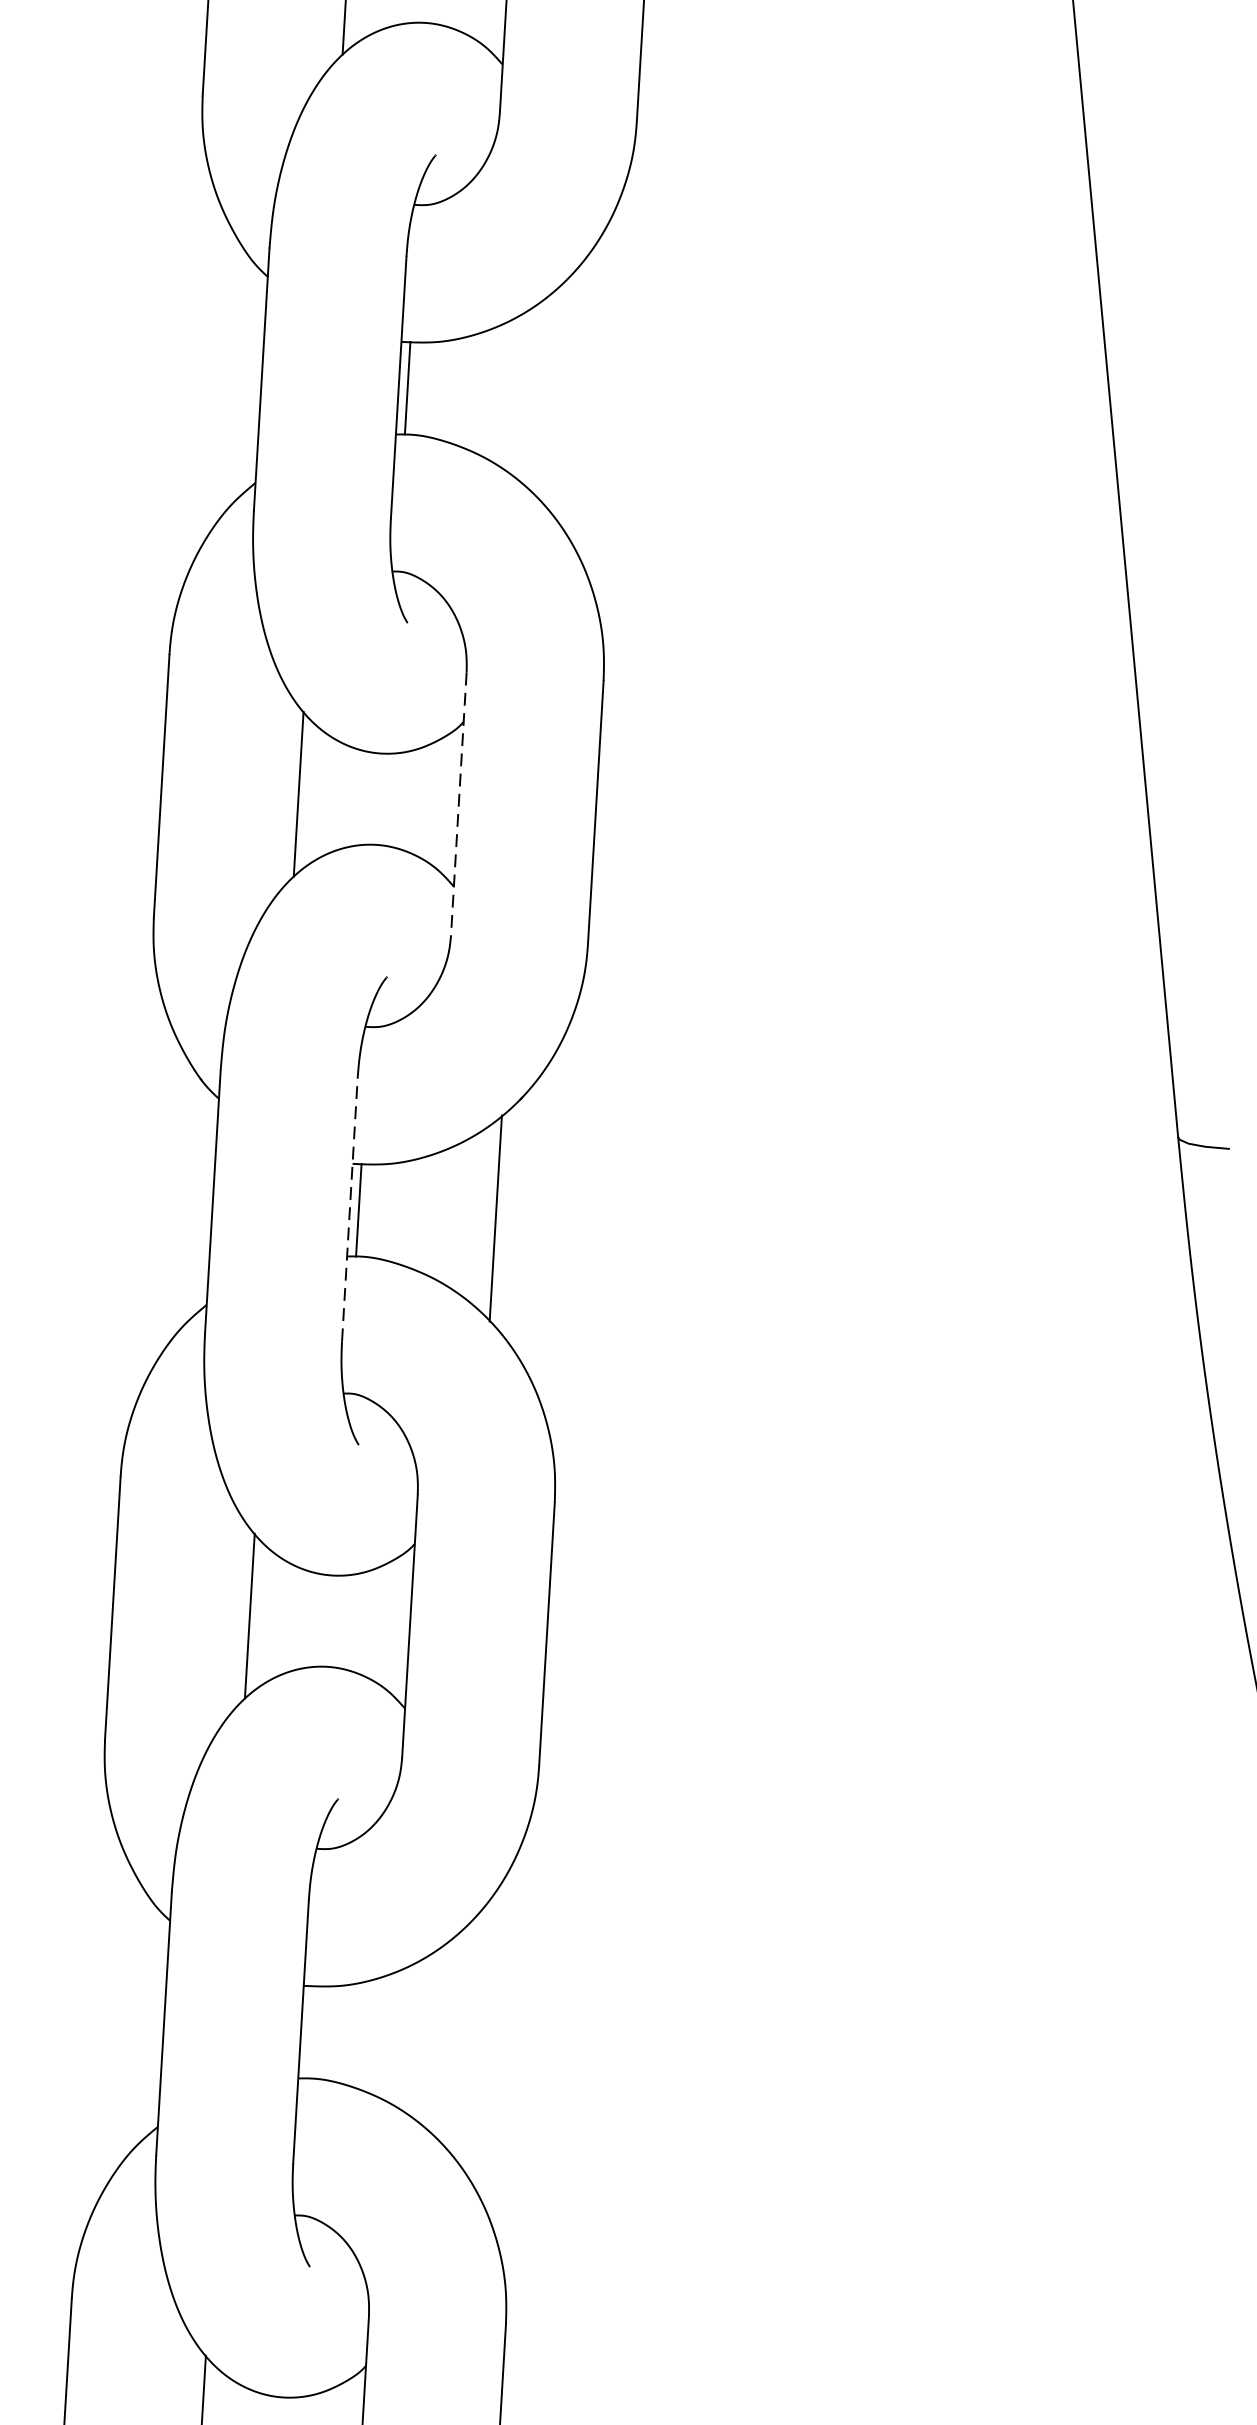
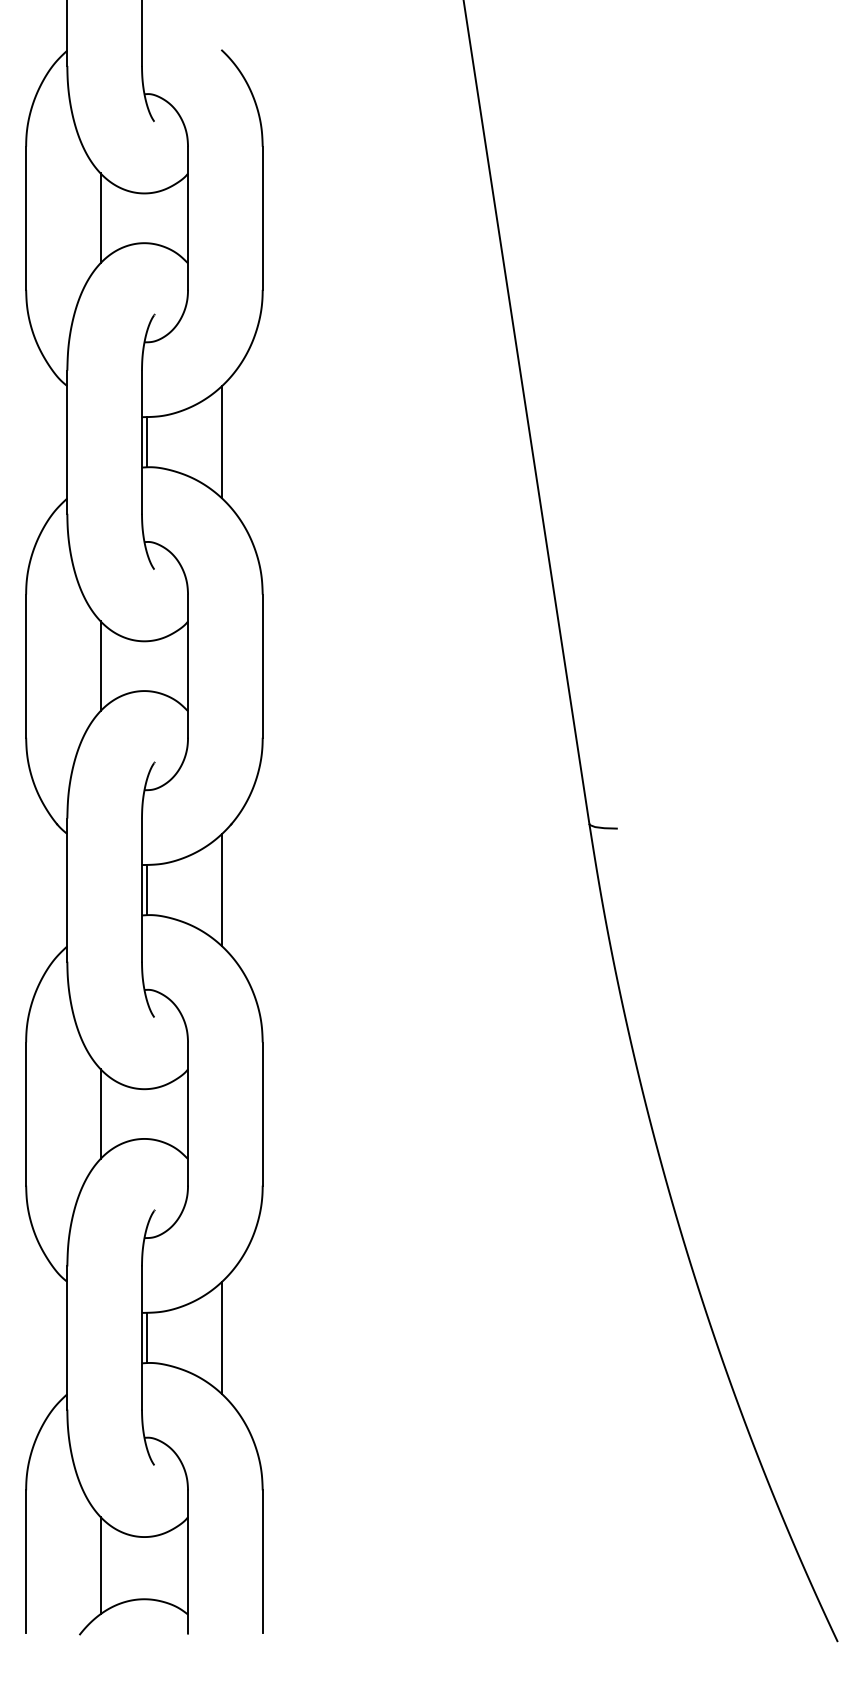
line: (544, 397) -> (221, 442), added
line: (459, 804) -> (188, 666), dashed -> solid
line: (350, 1210) -> (142, 890), dashed -> solid
line: (309, 2031) -> (146, 1337), added
line: (446, 2039) -> (221, 1337), added

